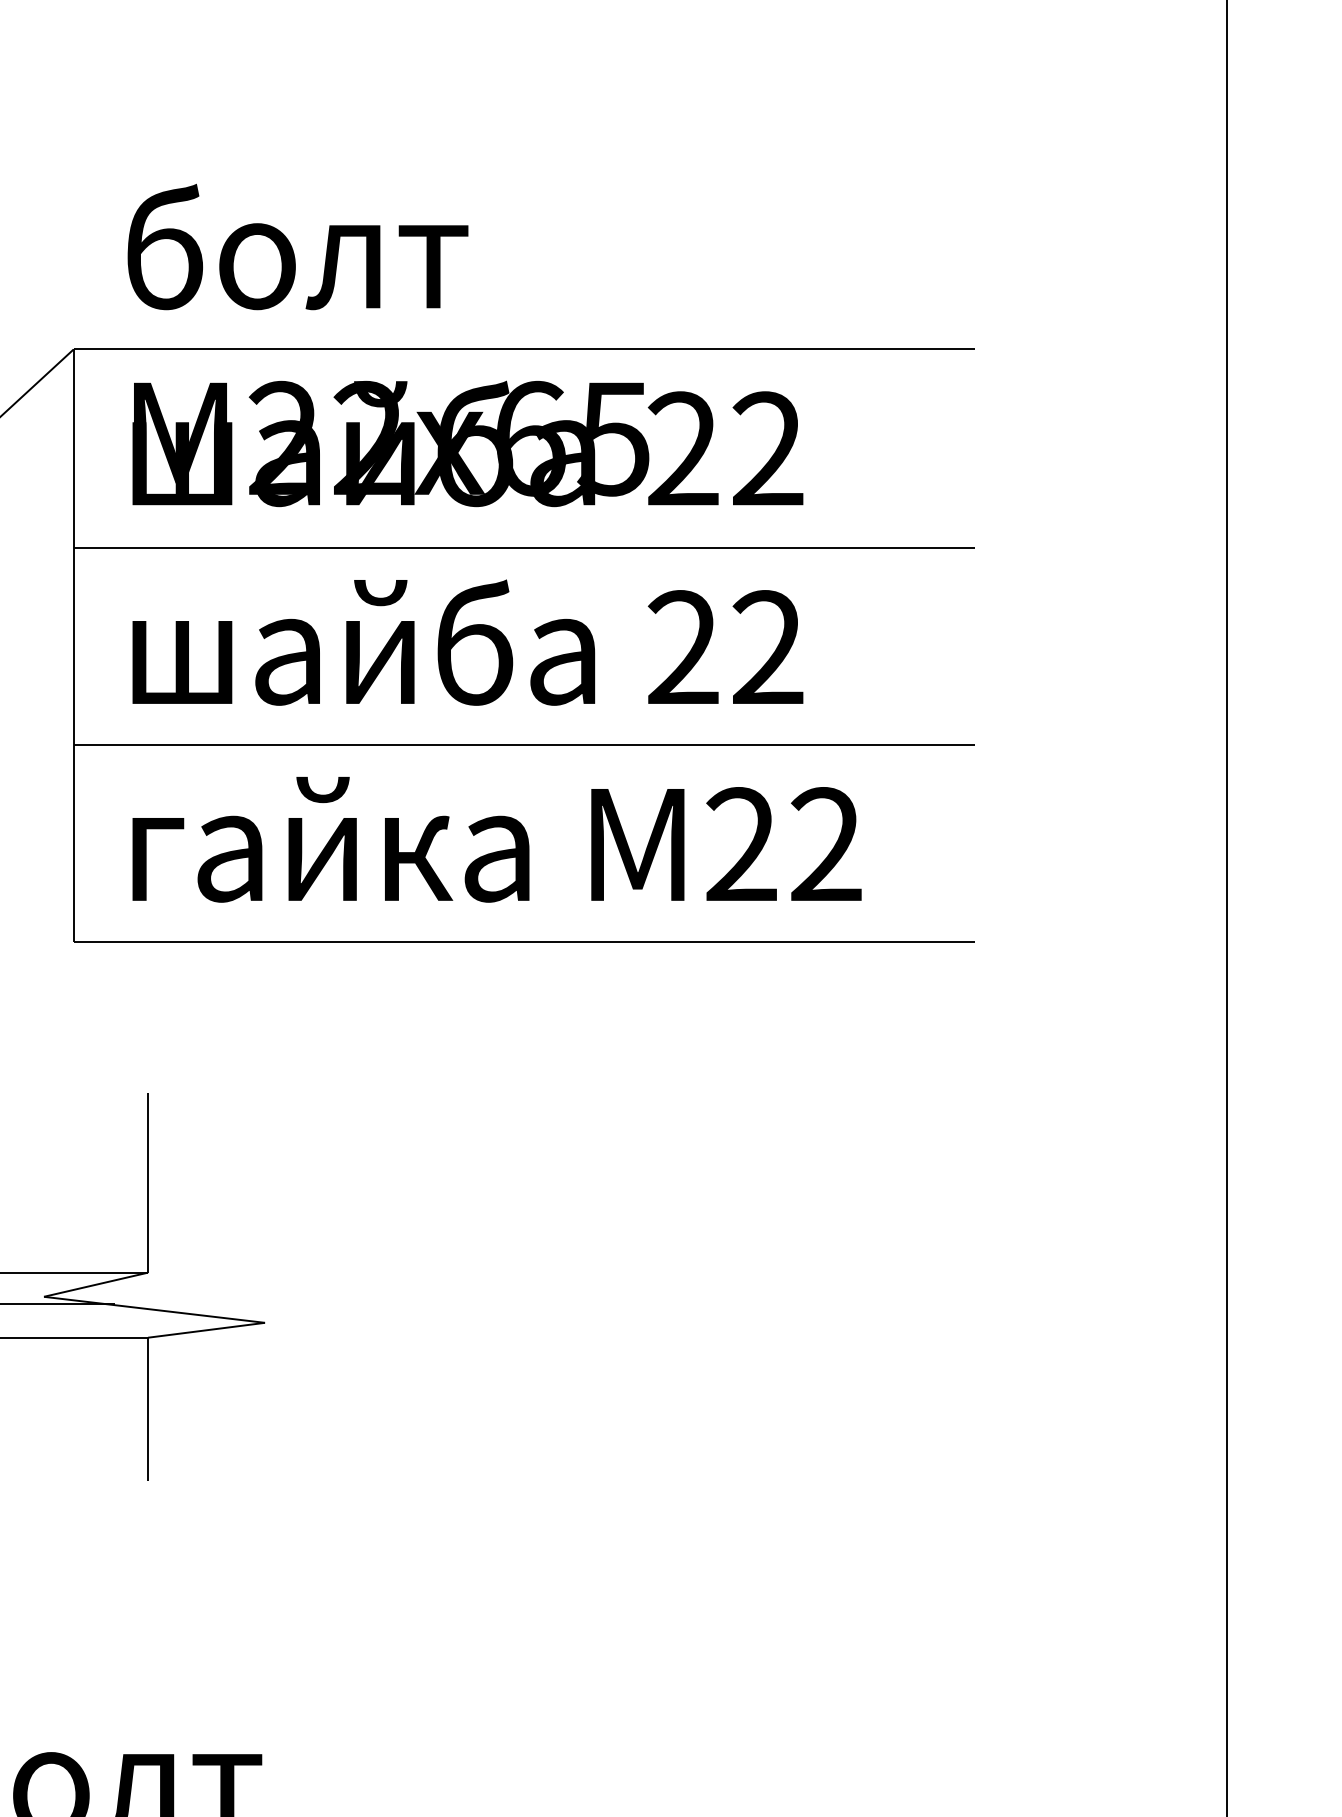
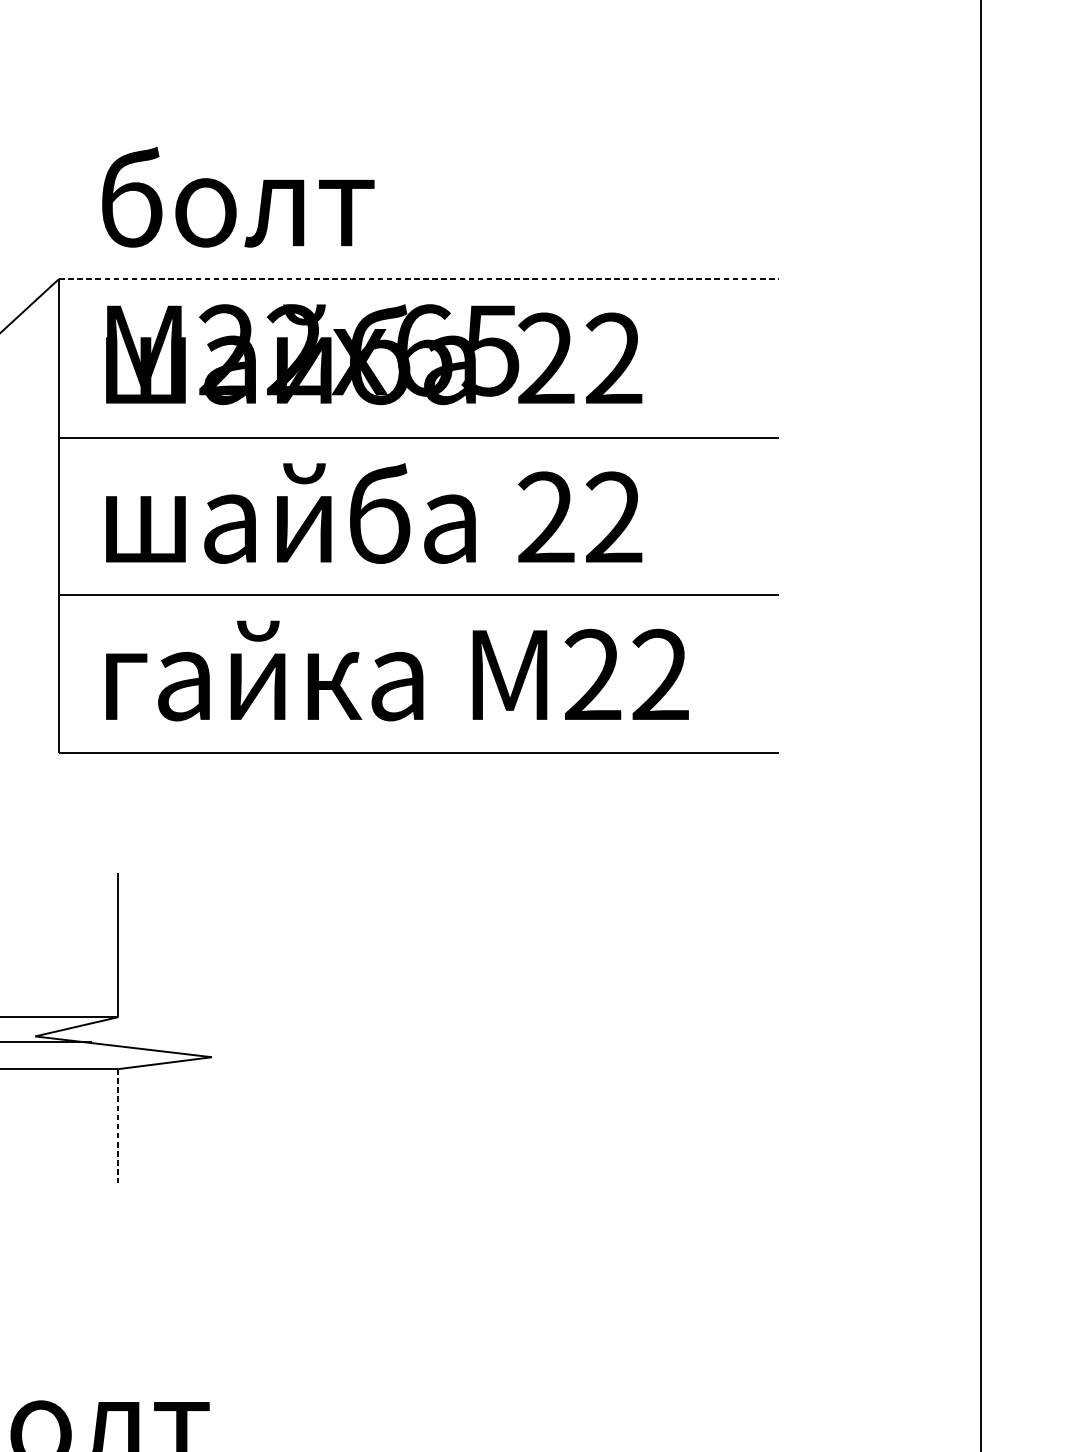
line: (524, 349) -> (419, 279), solid -> dashed
line: (148, 1409) -> (118, 1126), solid -> dashed

